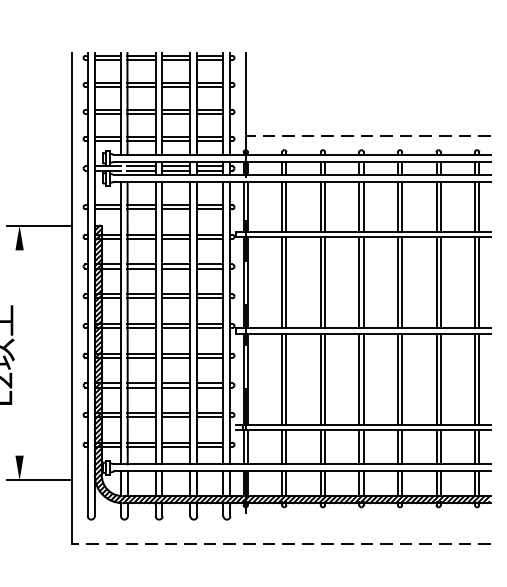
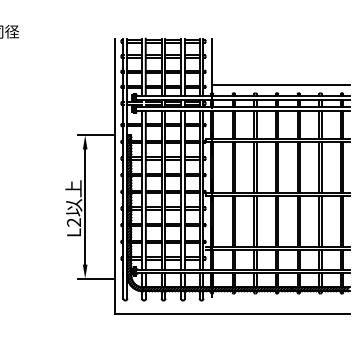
line: (367, 136) -> (280, 85), dashed -> solid
line: (20, 352) -> (85, 206), added
line: (280, 544) -> (231, 314), dashed -> solid

